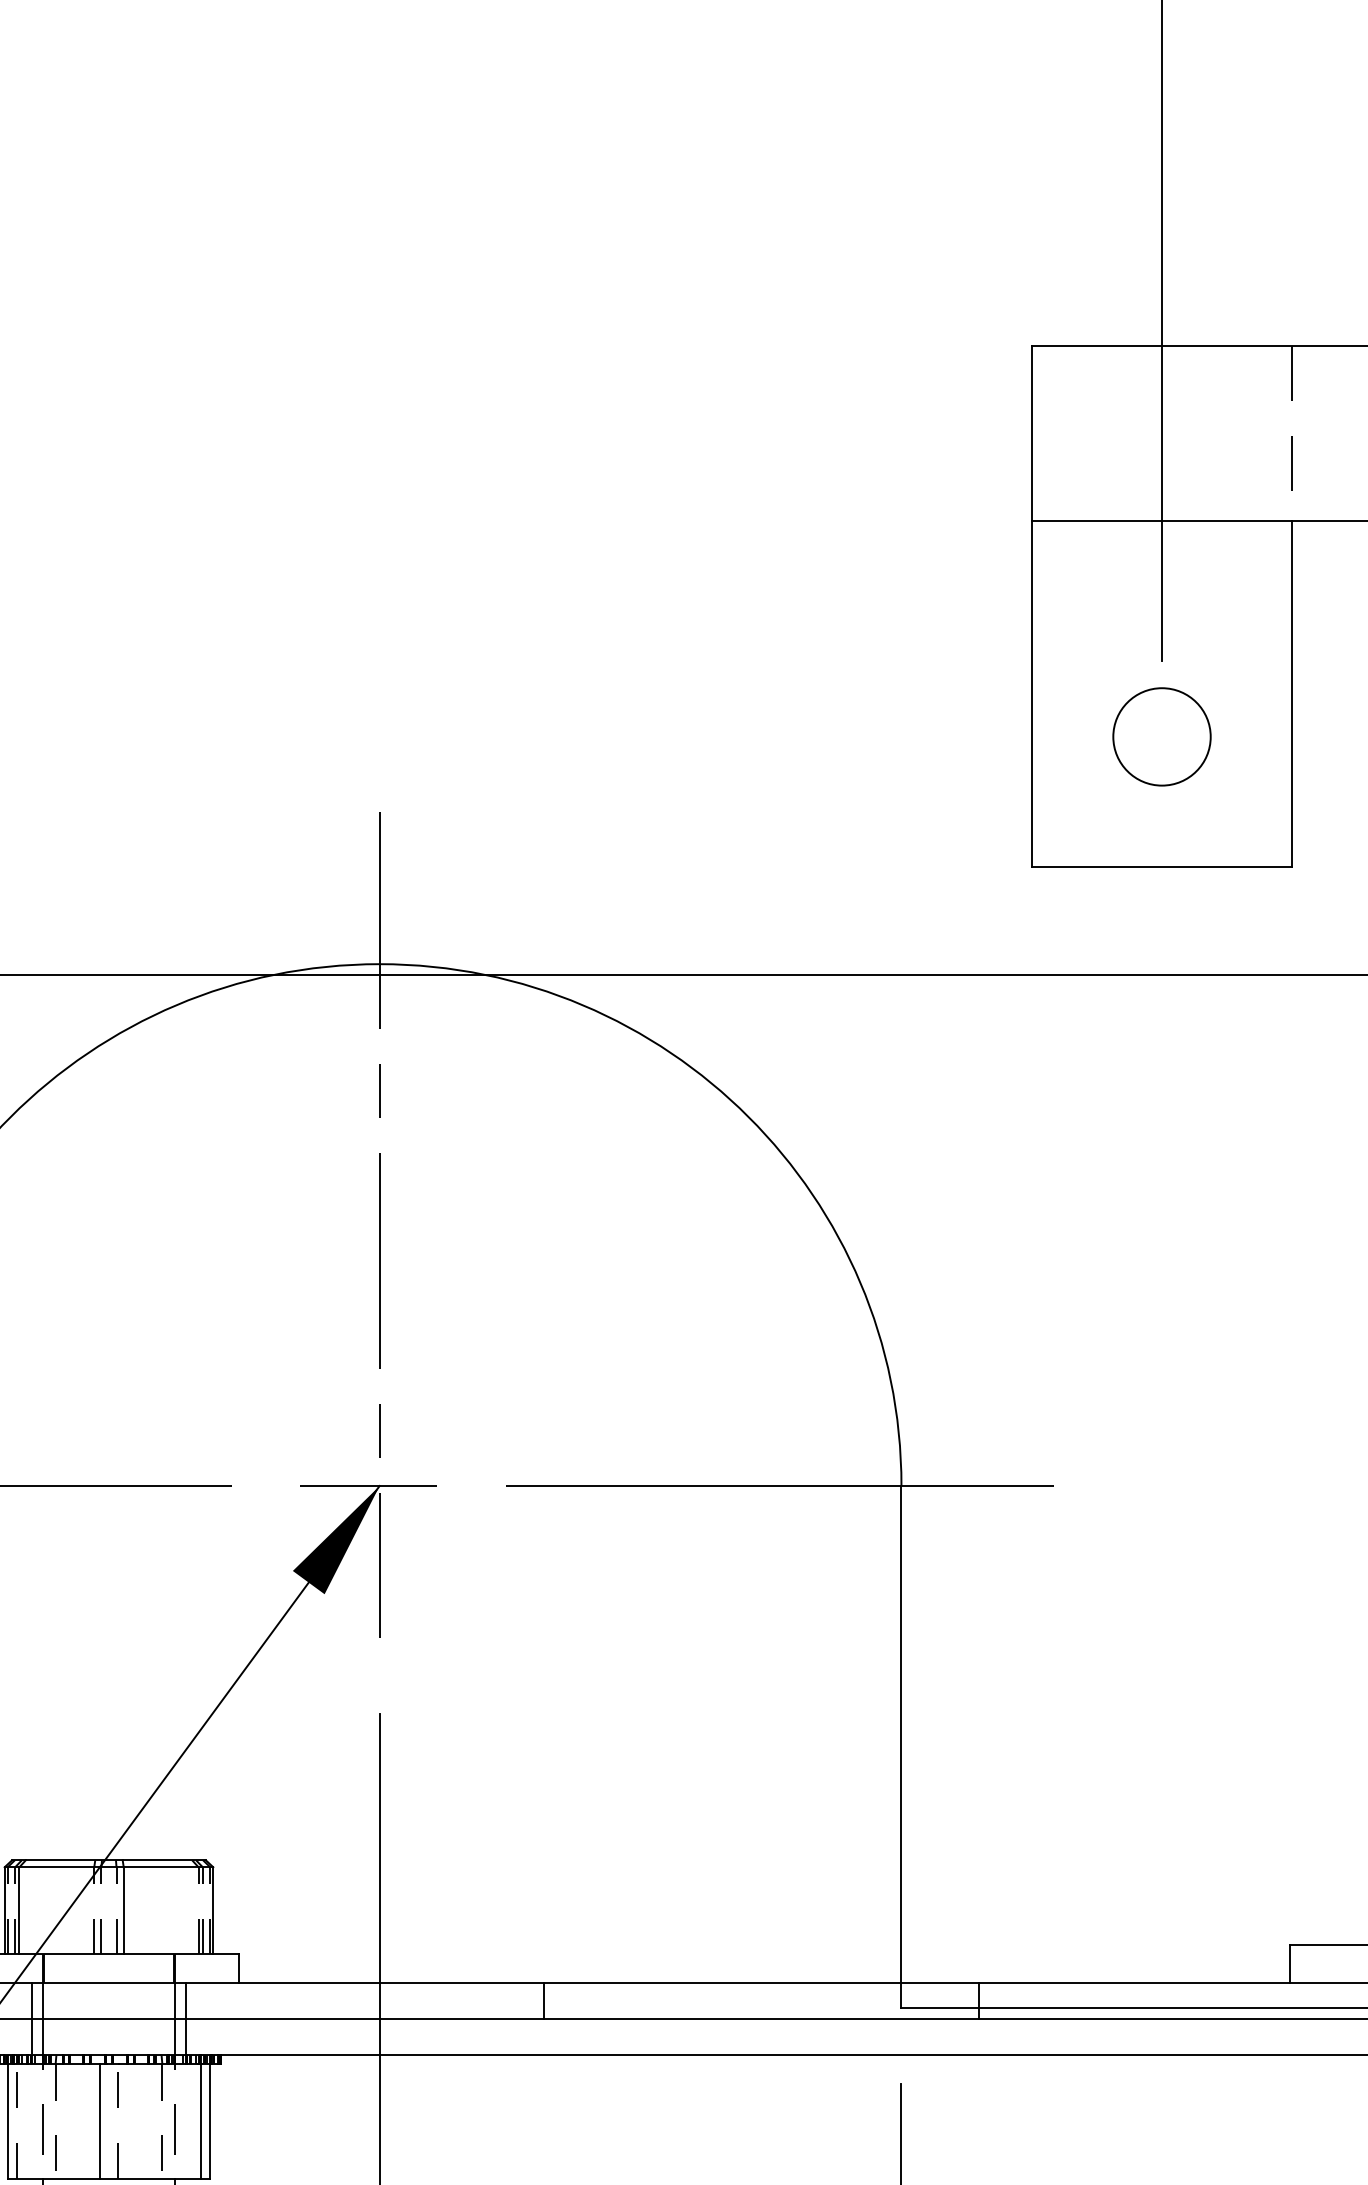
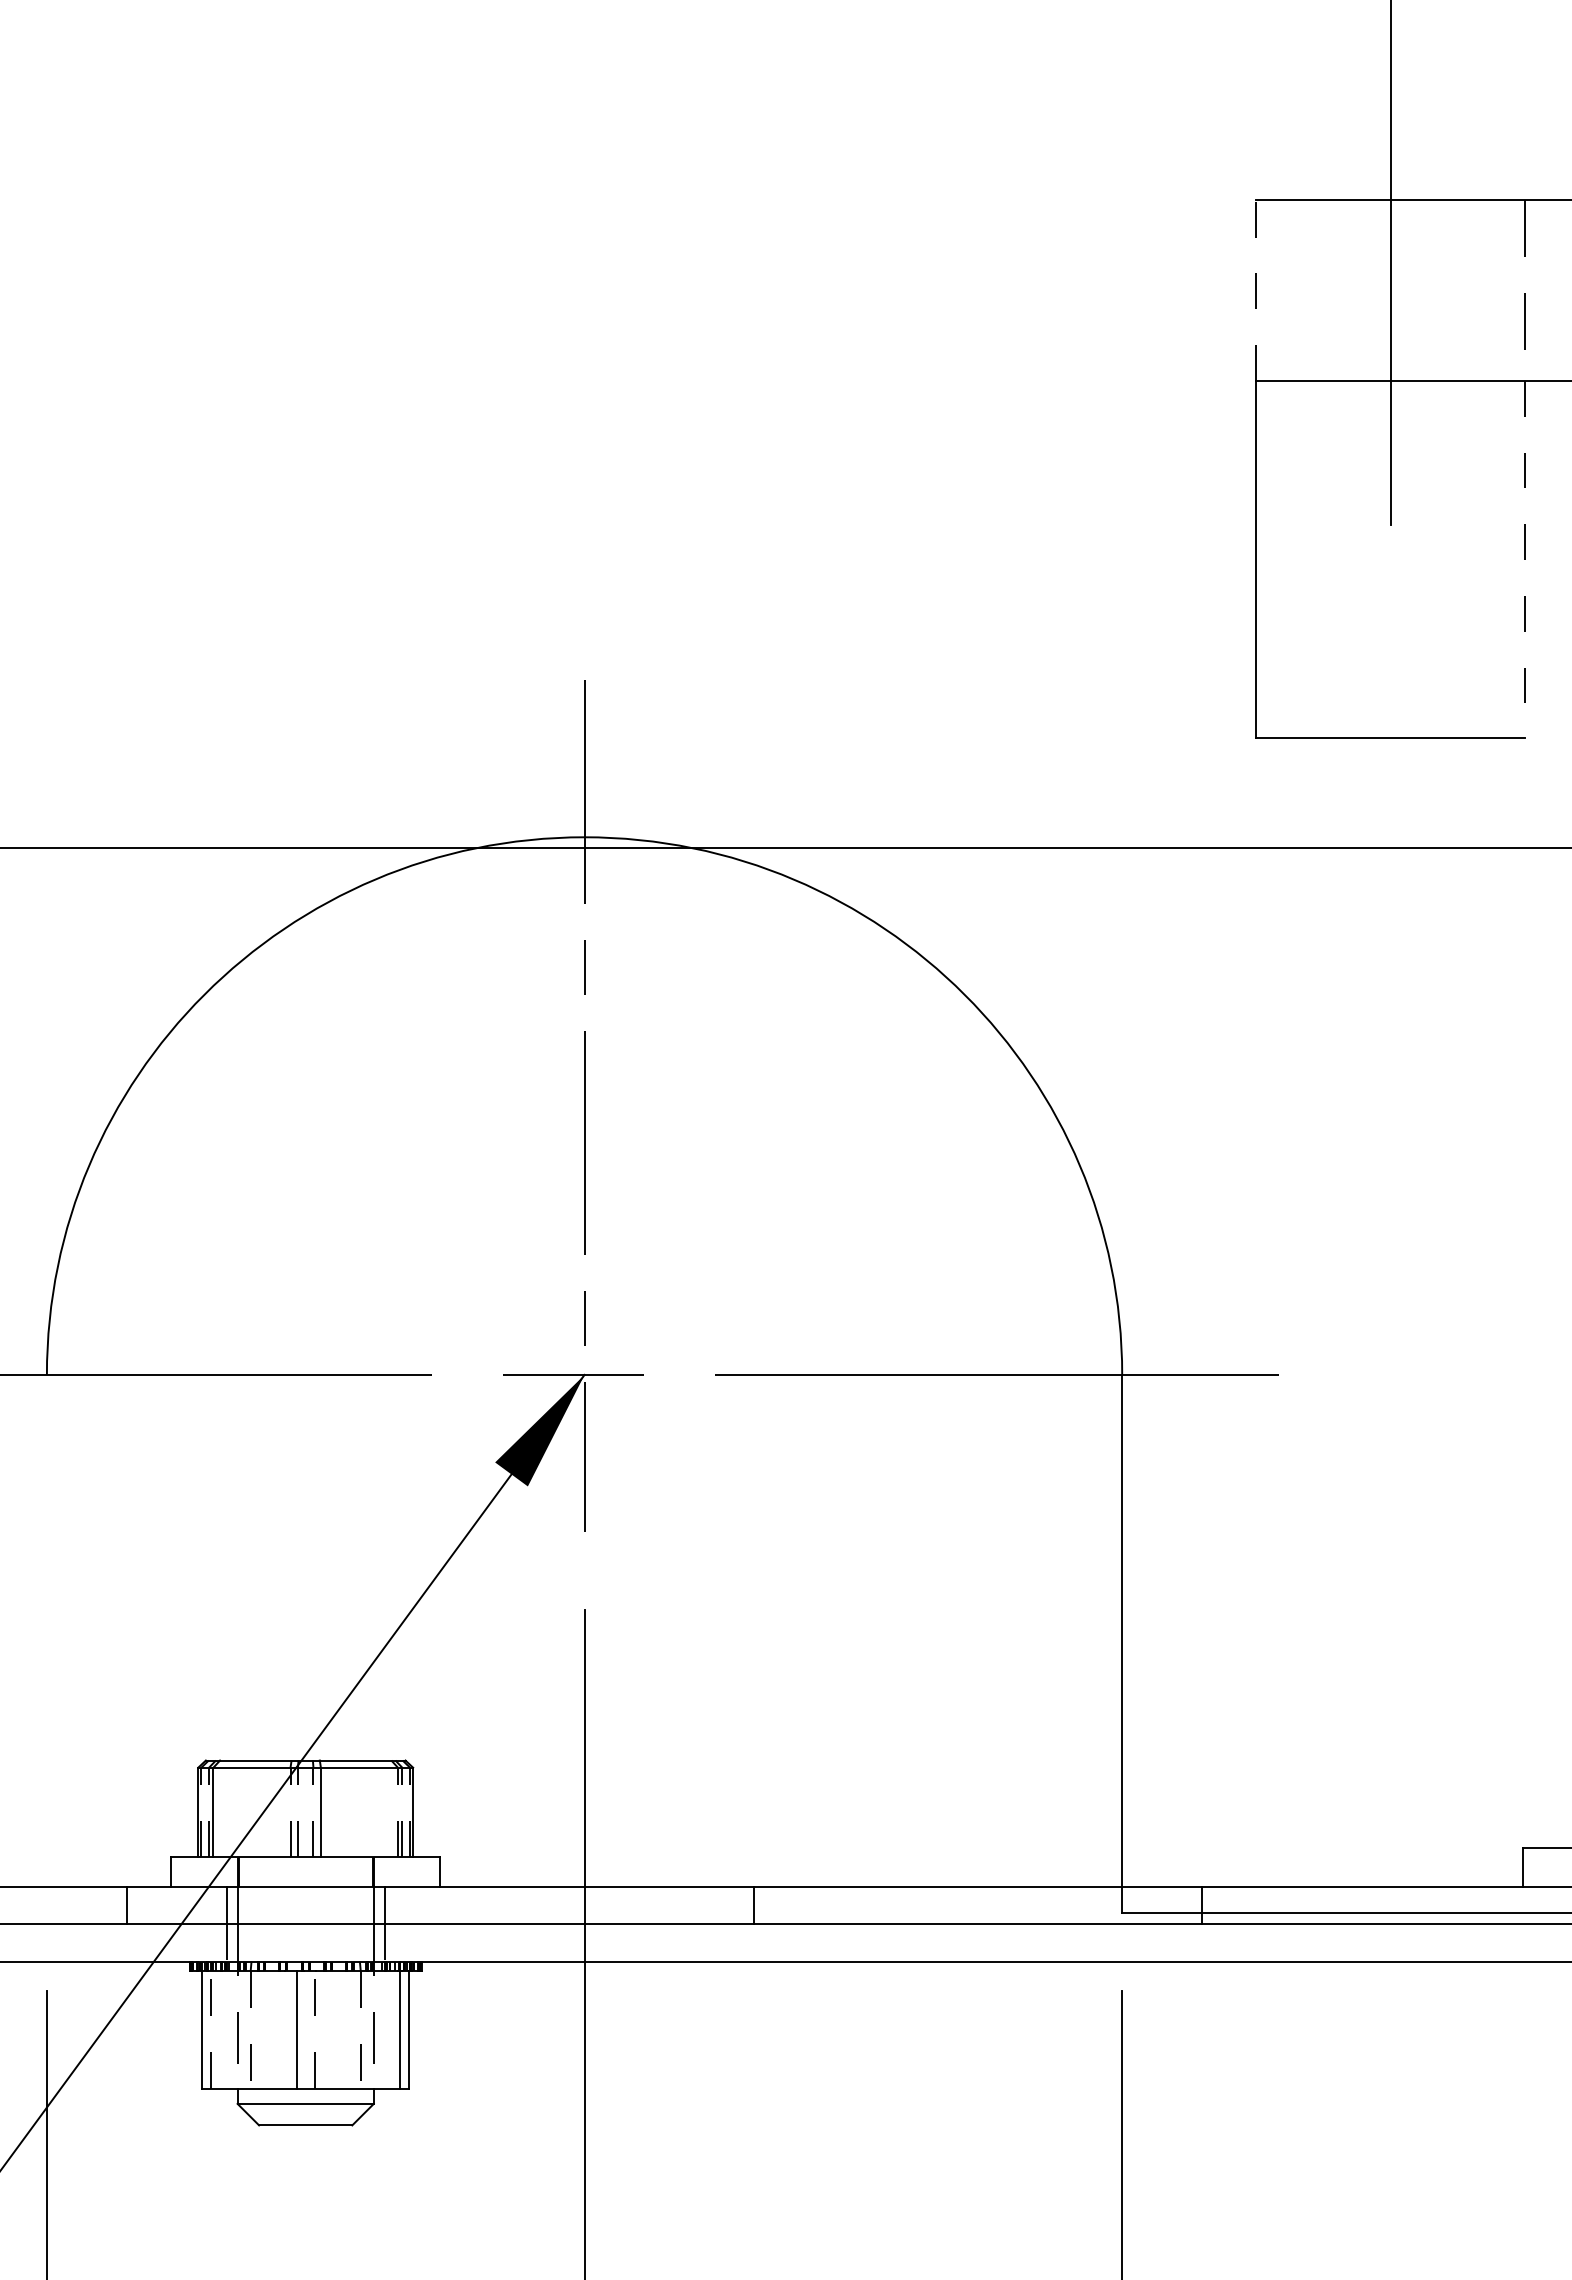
line: (1031, 433) -> (1256, 290), solid -> dashed
line: (1292, 694) -> (1525, 559), solid -> dashed
circle: (1161, 737) -> (1390, 603), removed

